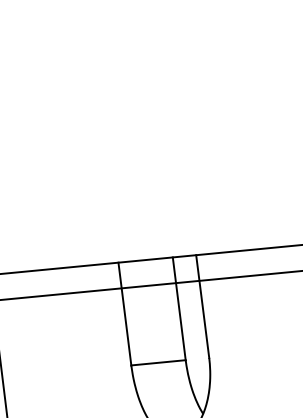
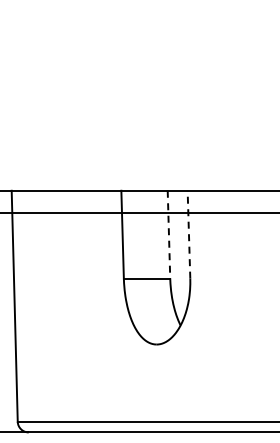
line: (202, 306) -> (188, 234), solid -> dashed
line: (178, 308) -> (168, 234), solid -> dashed

